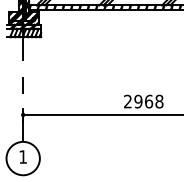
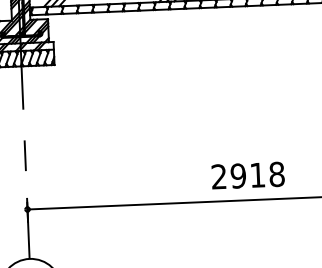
text: (149, 101) -> (258, 174), 2968 -> 2918

